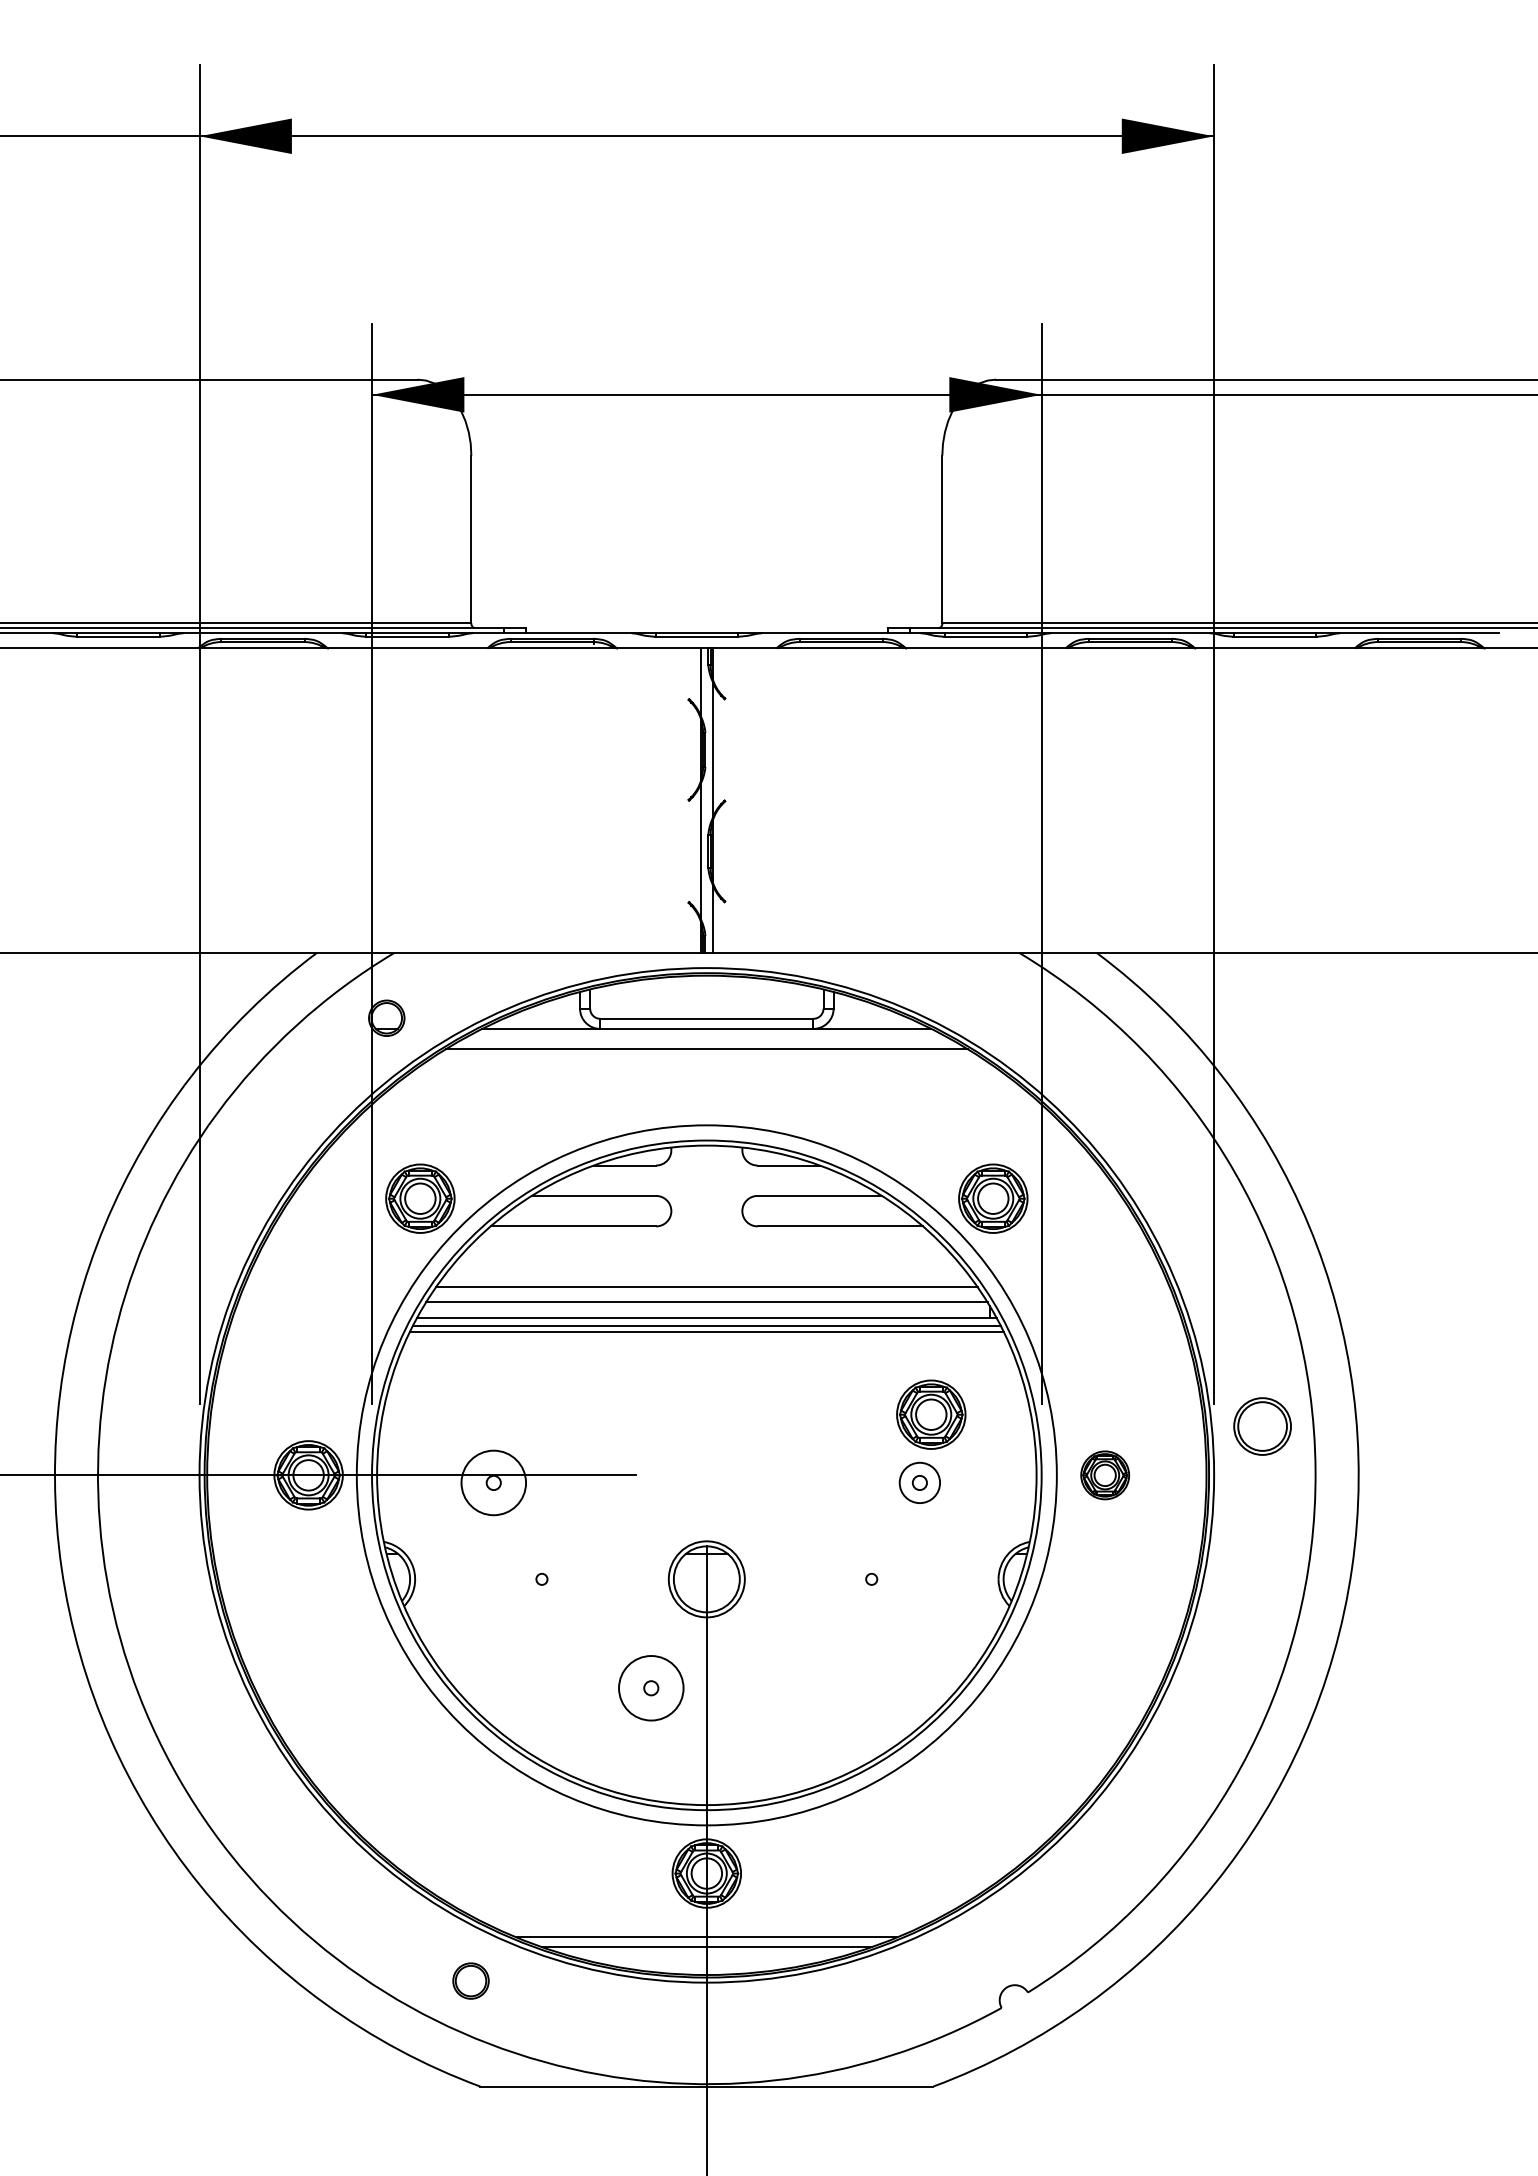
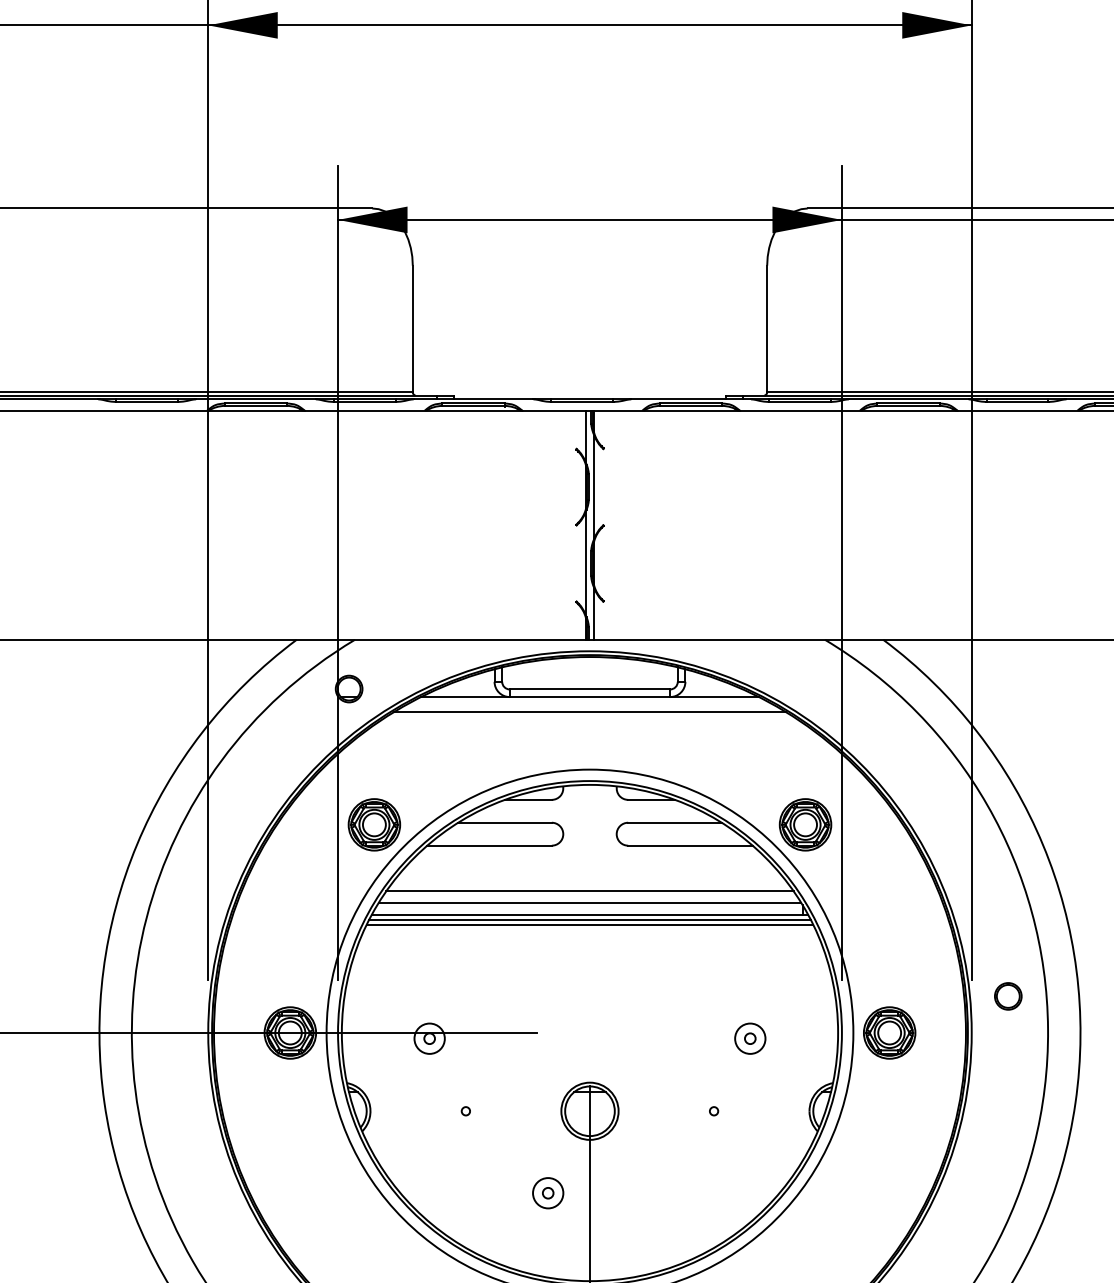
part: (931, 1414) -> (759, 987), removed
part: (1262, 1426) -> (1008, 996), size x0.62
part: (1105, 1475) -> (889, 1033), size x1.43
circle: (493, 1482) -> (429, 1038), size x0.62
circle: (651, 1688) -> (548, 1193), size x0.62

